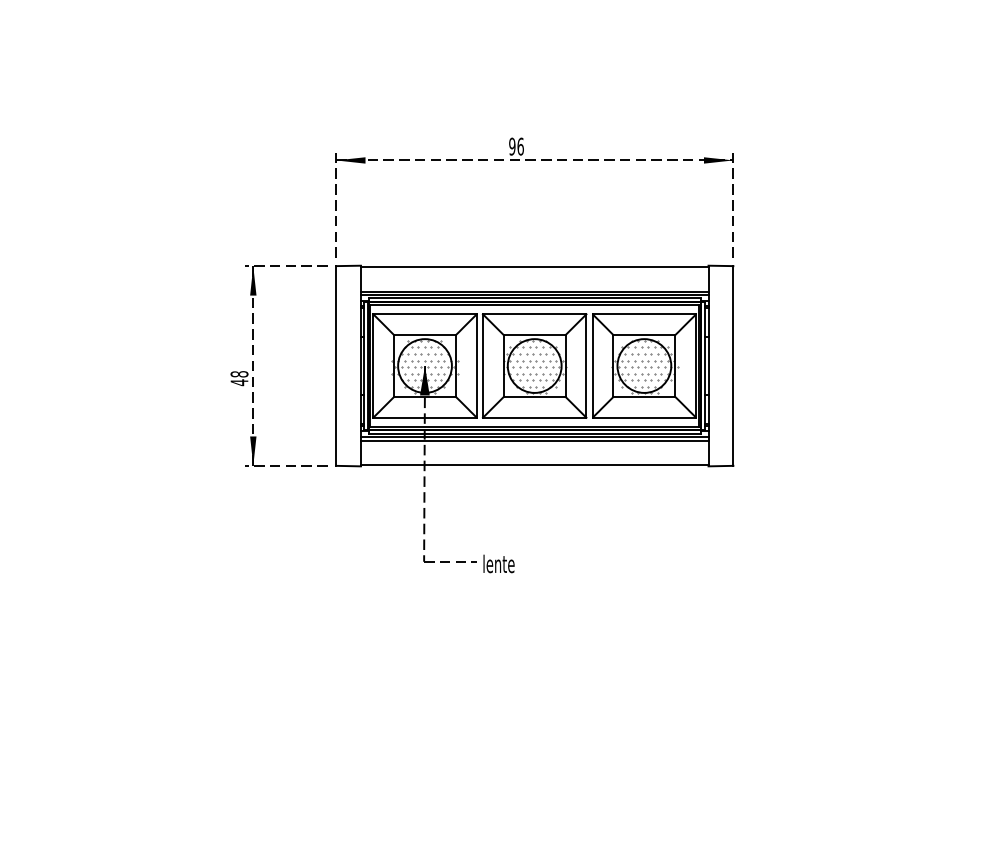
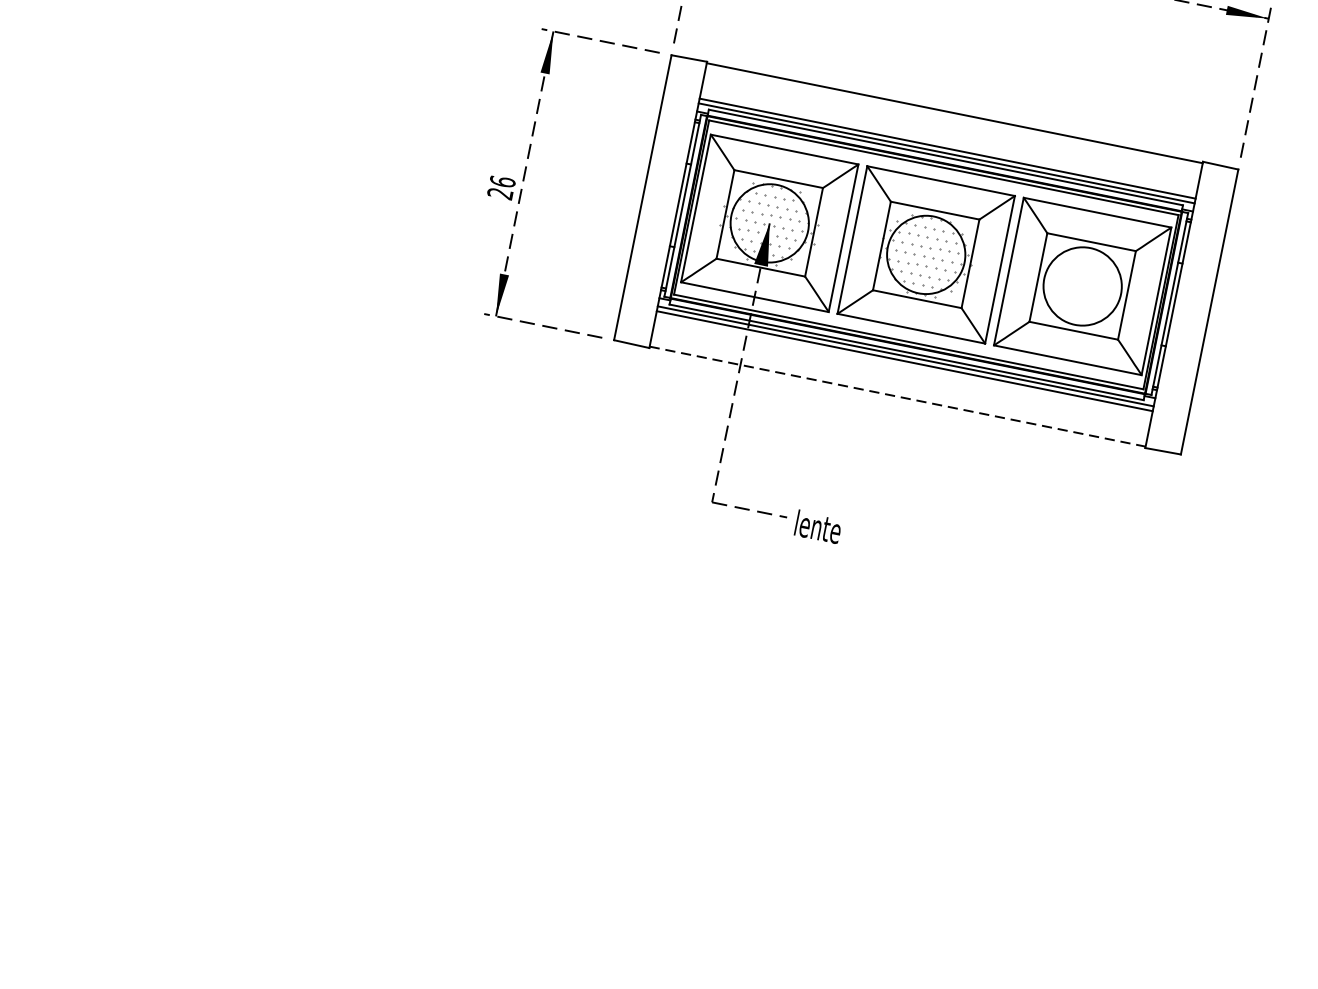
hatch: (644, 366) -> (1082, 287), removed
text: (239, 378) -> (501, 187), 48 -> 26
line: (534, 465) -> (897, 396), solid -> dashed

